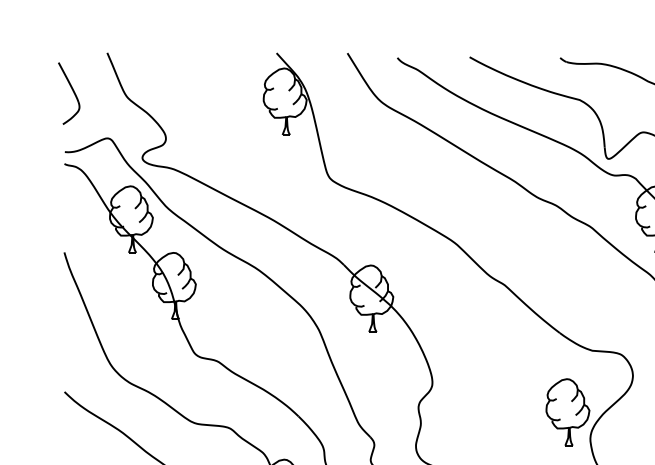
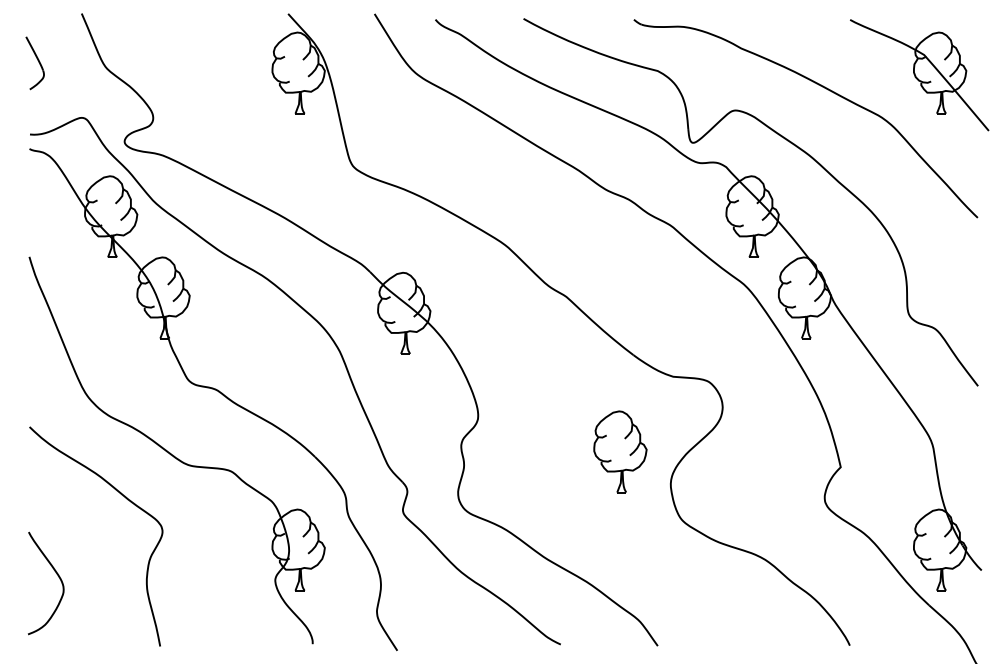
part: (68, 93) -> (34, 63), size x0.7
part: (568, 412) -> (620, 451), moved

